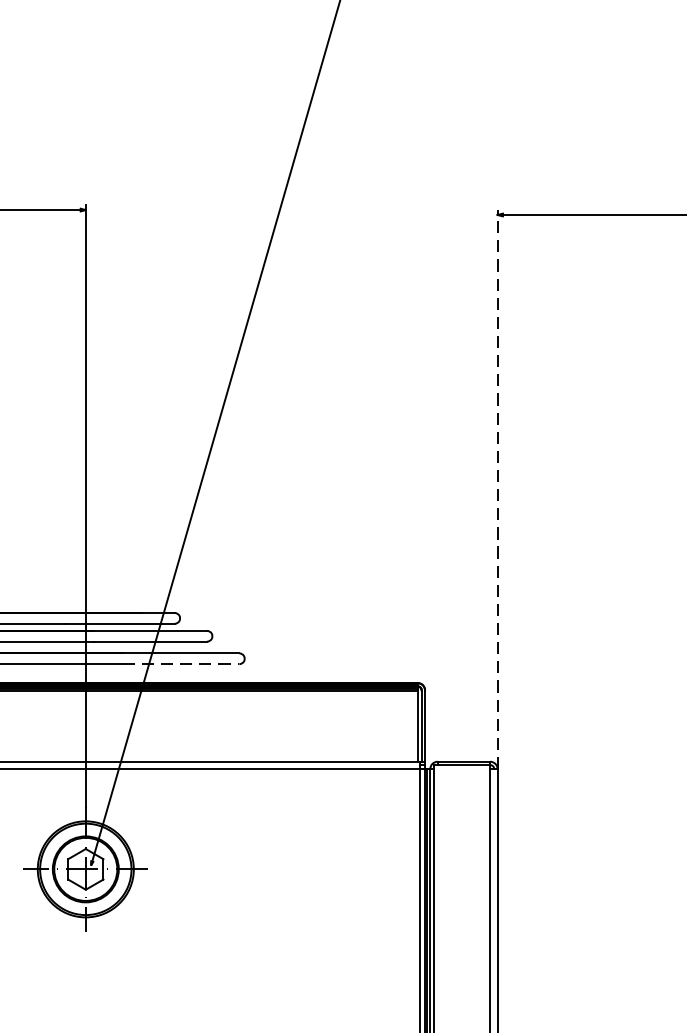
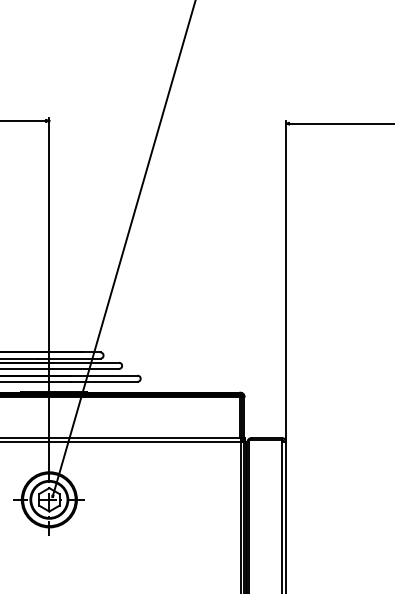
line: (498, 489) -> (286, 281), dashed -> solid
line: (181, 663) -> (104, 381), dashed -> solid

